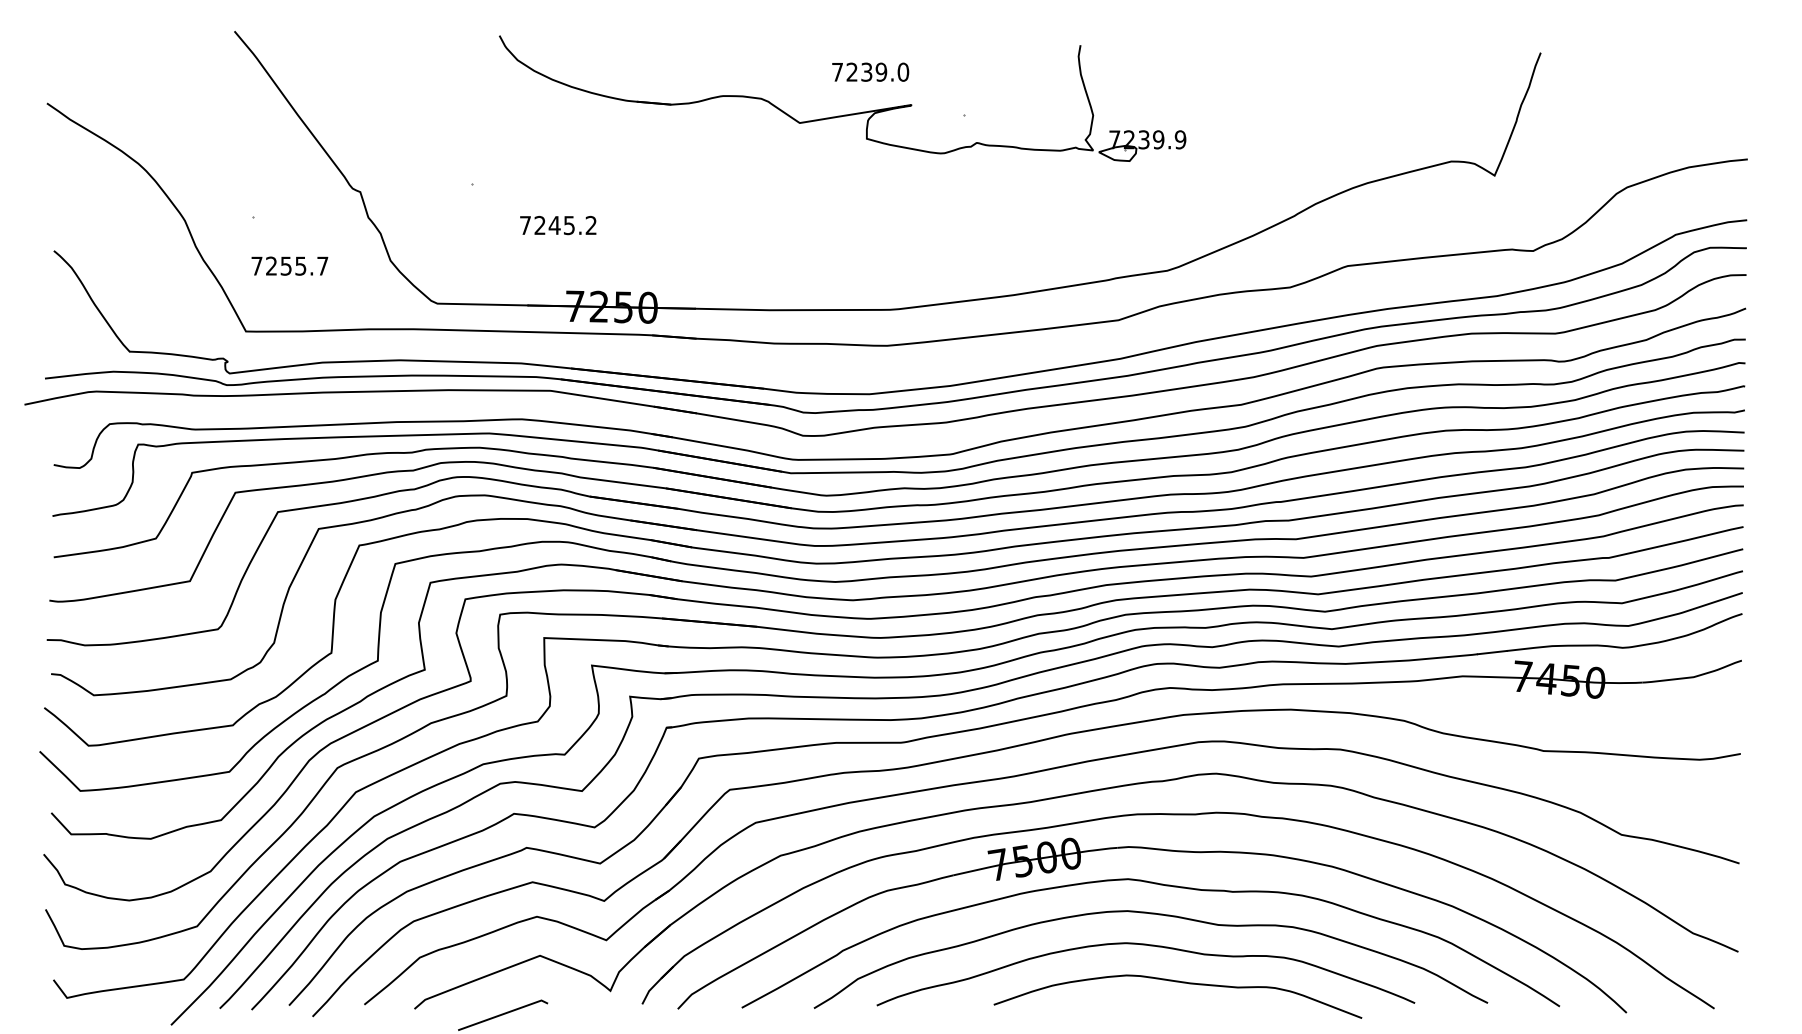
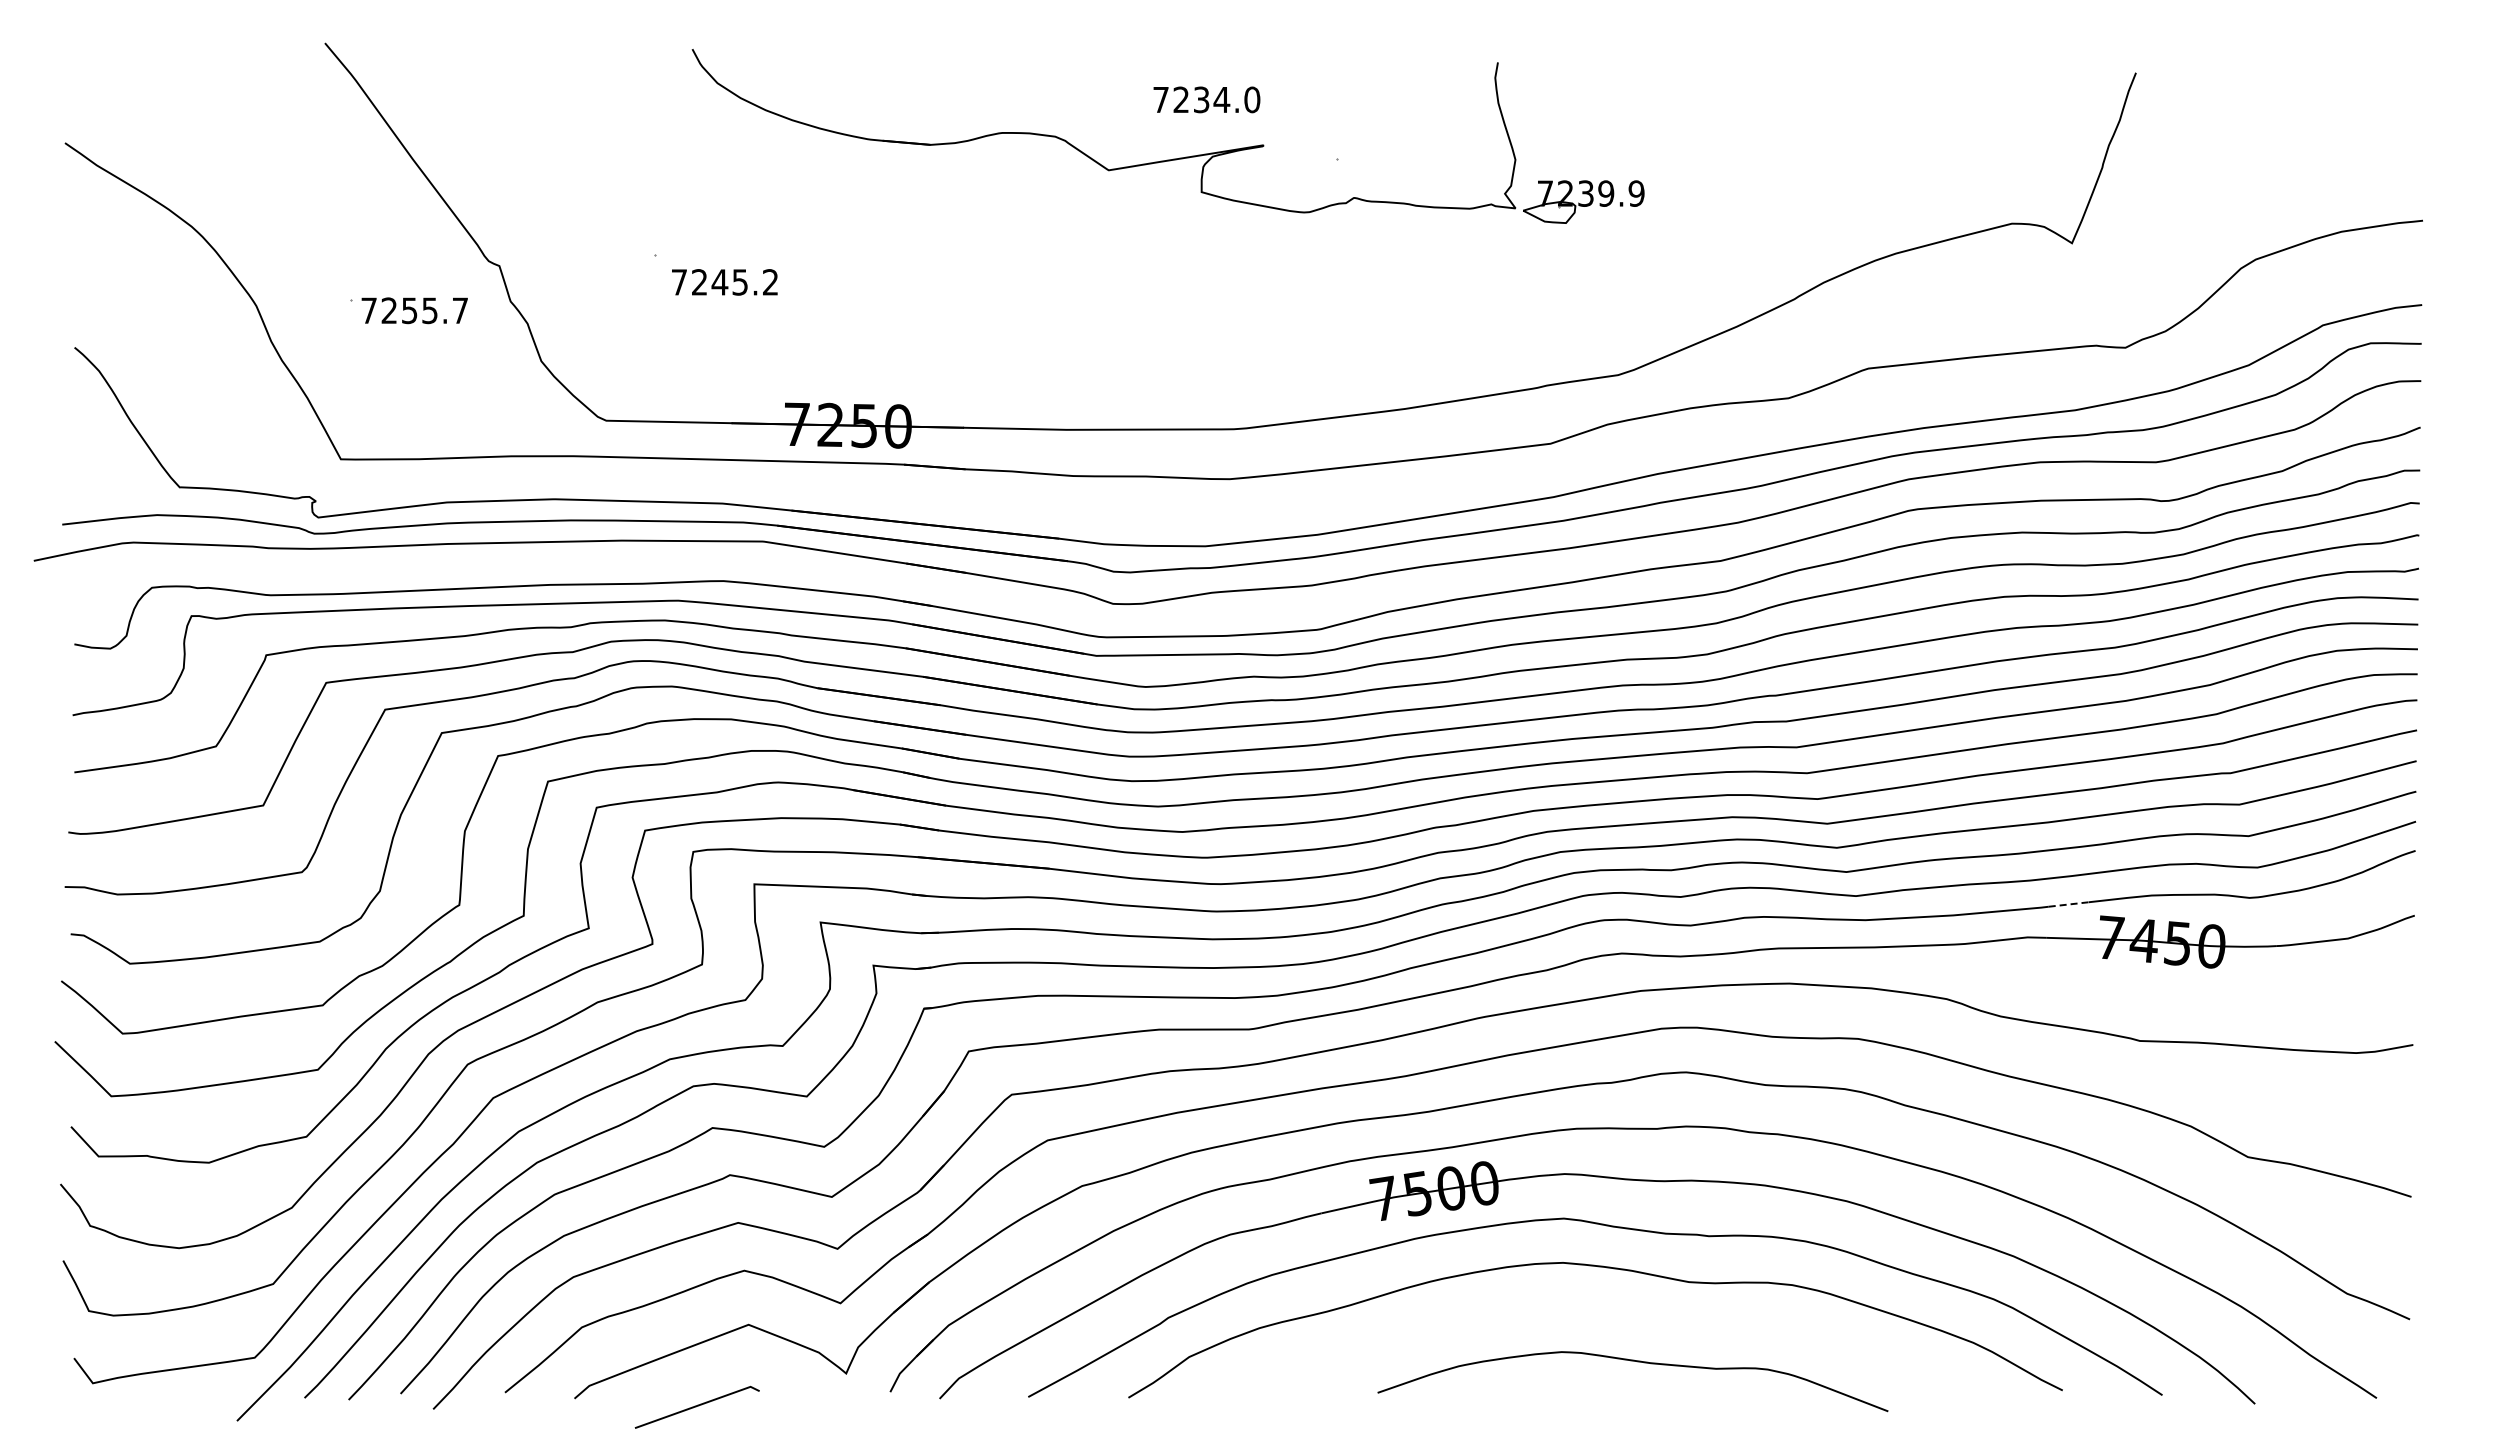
text: (881, 71) -> (1221, 99), 7239.0 -> 7234.0
text: (558, 225) -> (724, 282), moved
text: (289, 265) -> (414, 310), moved
line: (1492, 652) -> (2069, 904), solid -> dashed
curve: (1150, 946) -> (1594, 1311), removed

